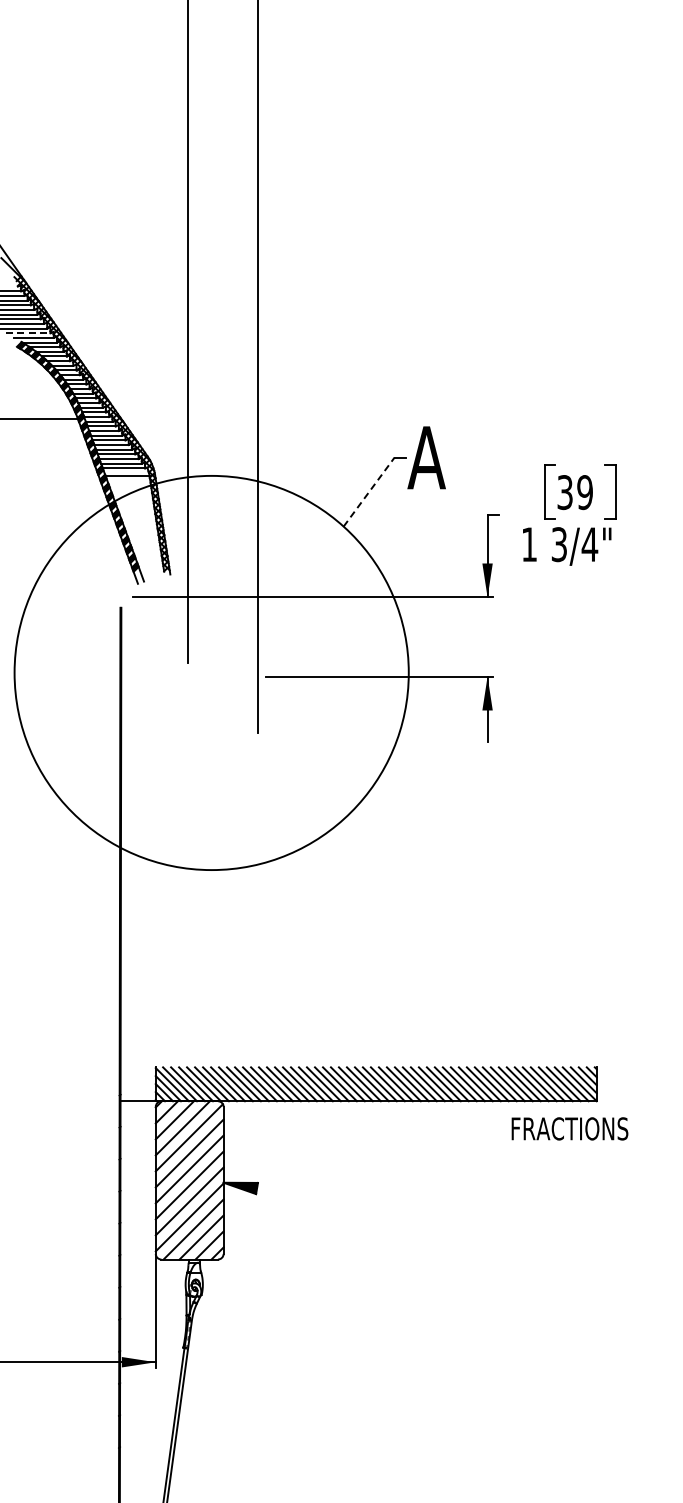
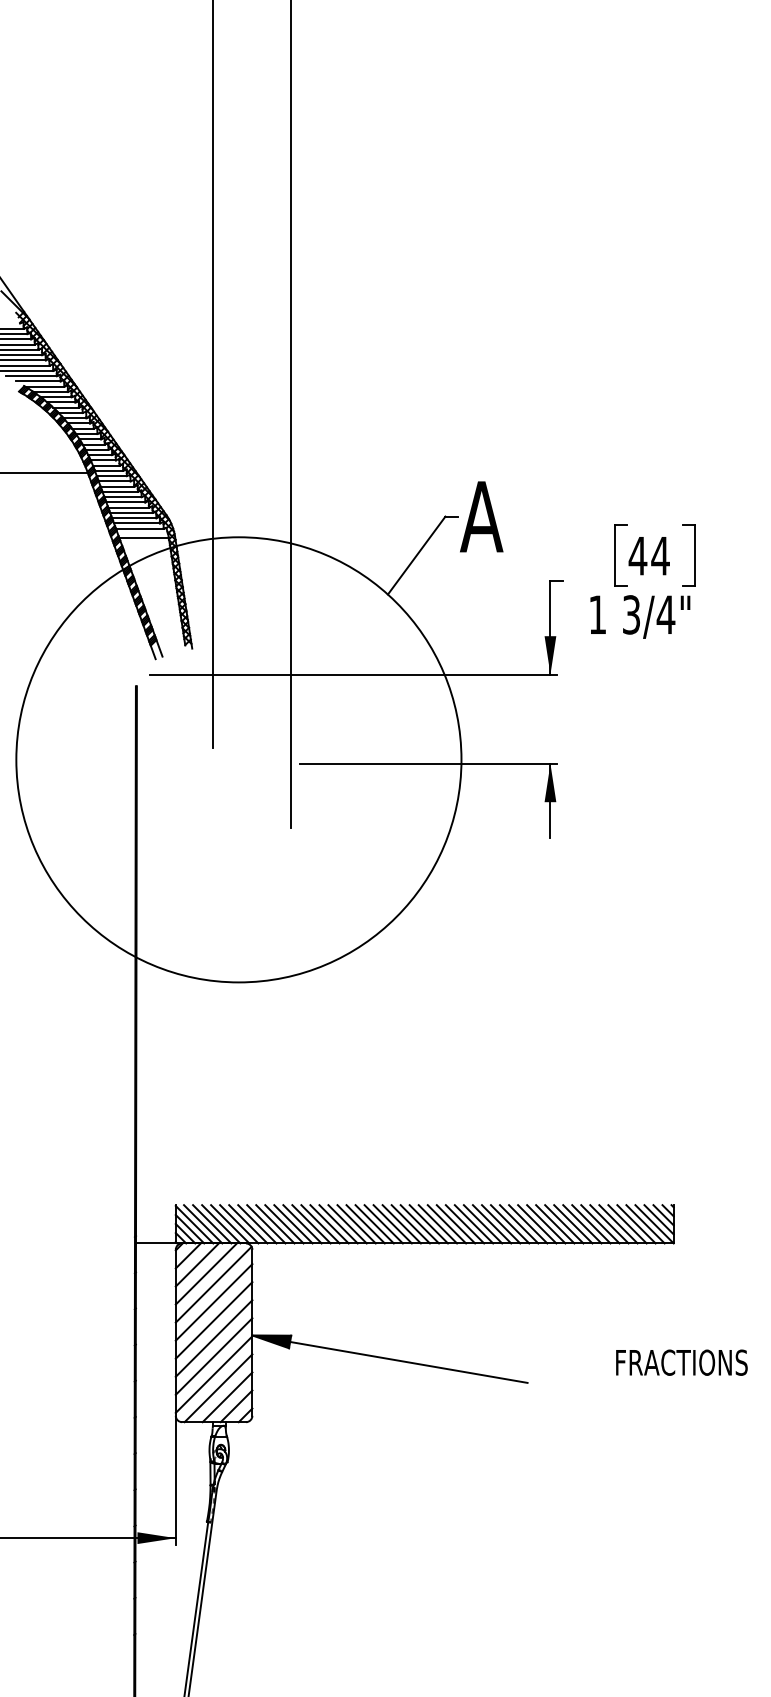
line: (28, 333) -> (32, 376), dashed -> solid
line: (369, 492) -> (417, 556), dashed -> solid
text: (574, 492) -> (648, 556), 39 -> 44
text: (569, 1128) -> (681, 1362), moved
line: (362, 1206) -> (409, 1362), added

